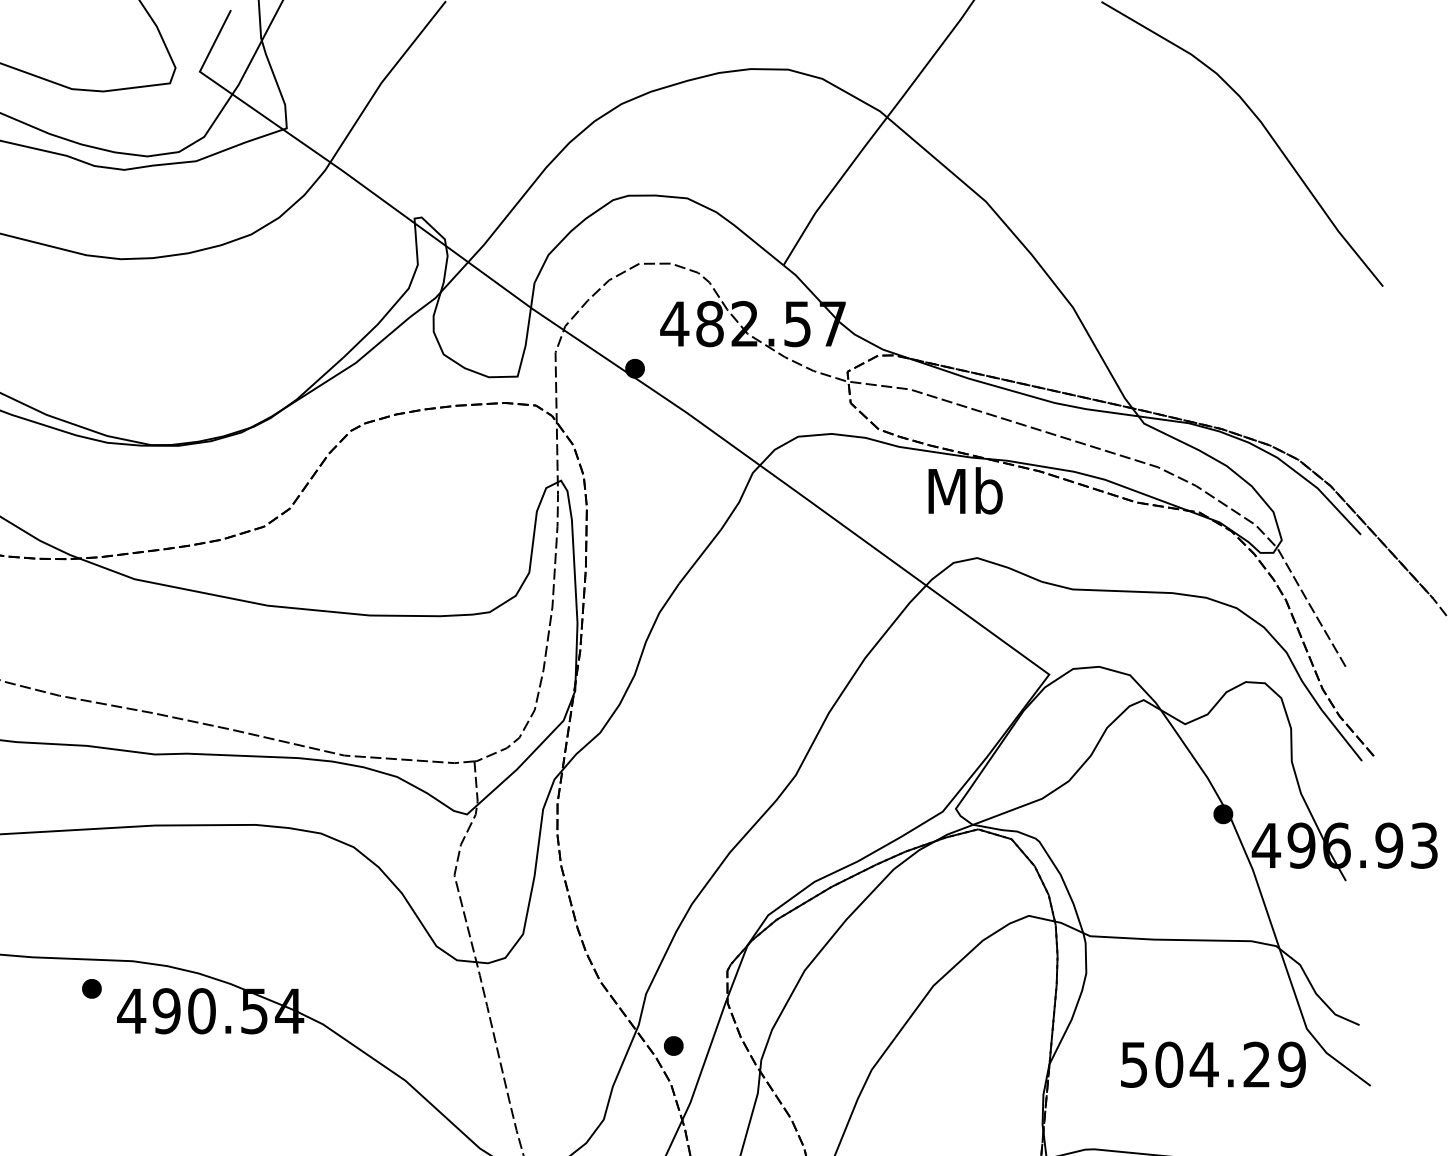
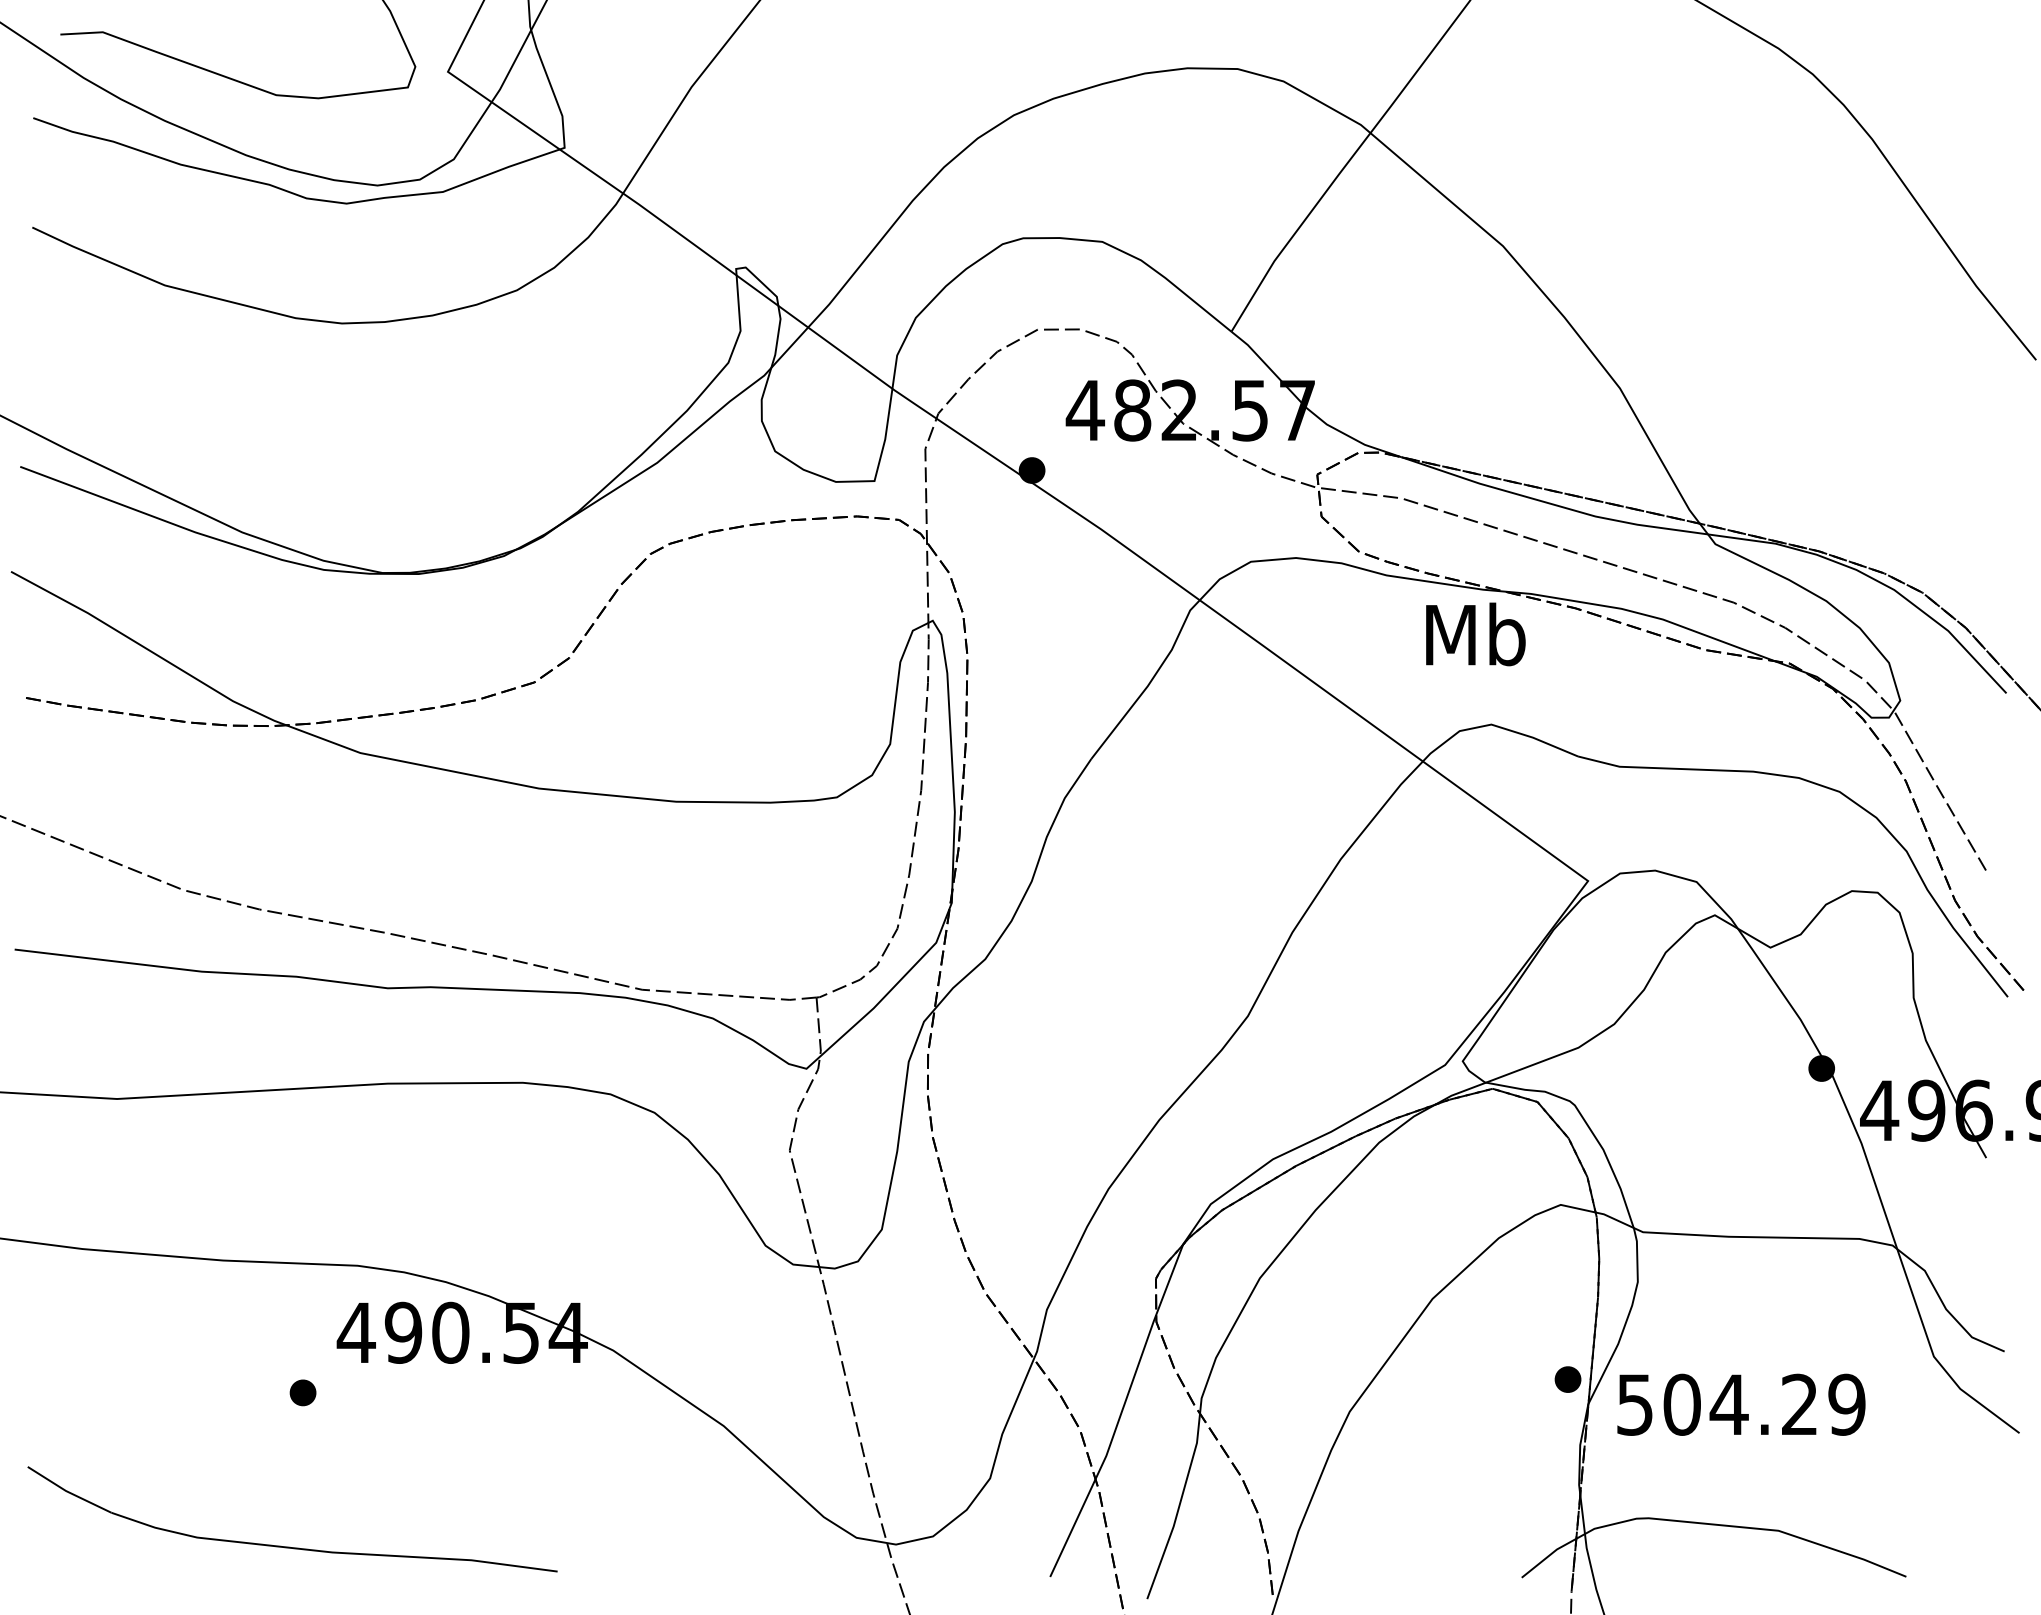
part: (91, 988) -> (302, 1392), moved
part: (673, 1045) -> (1567, 1379), moved
text: (1213, 1064) -> (1741, 1404), moved

